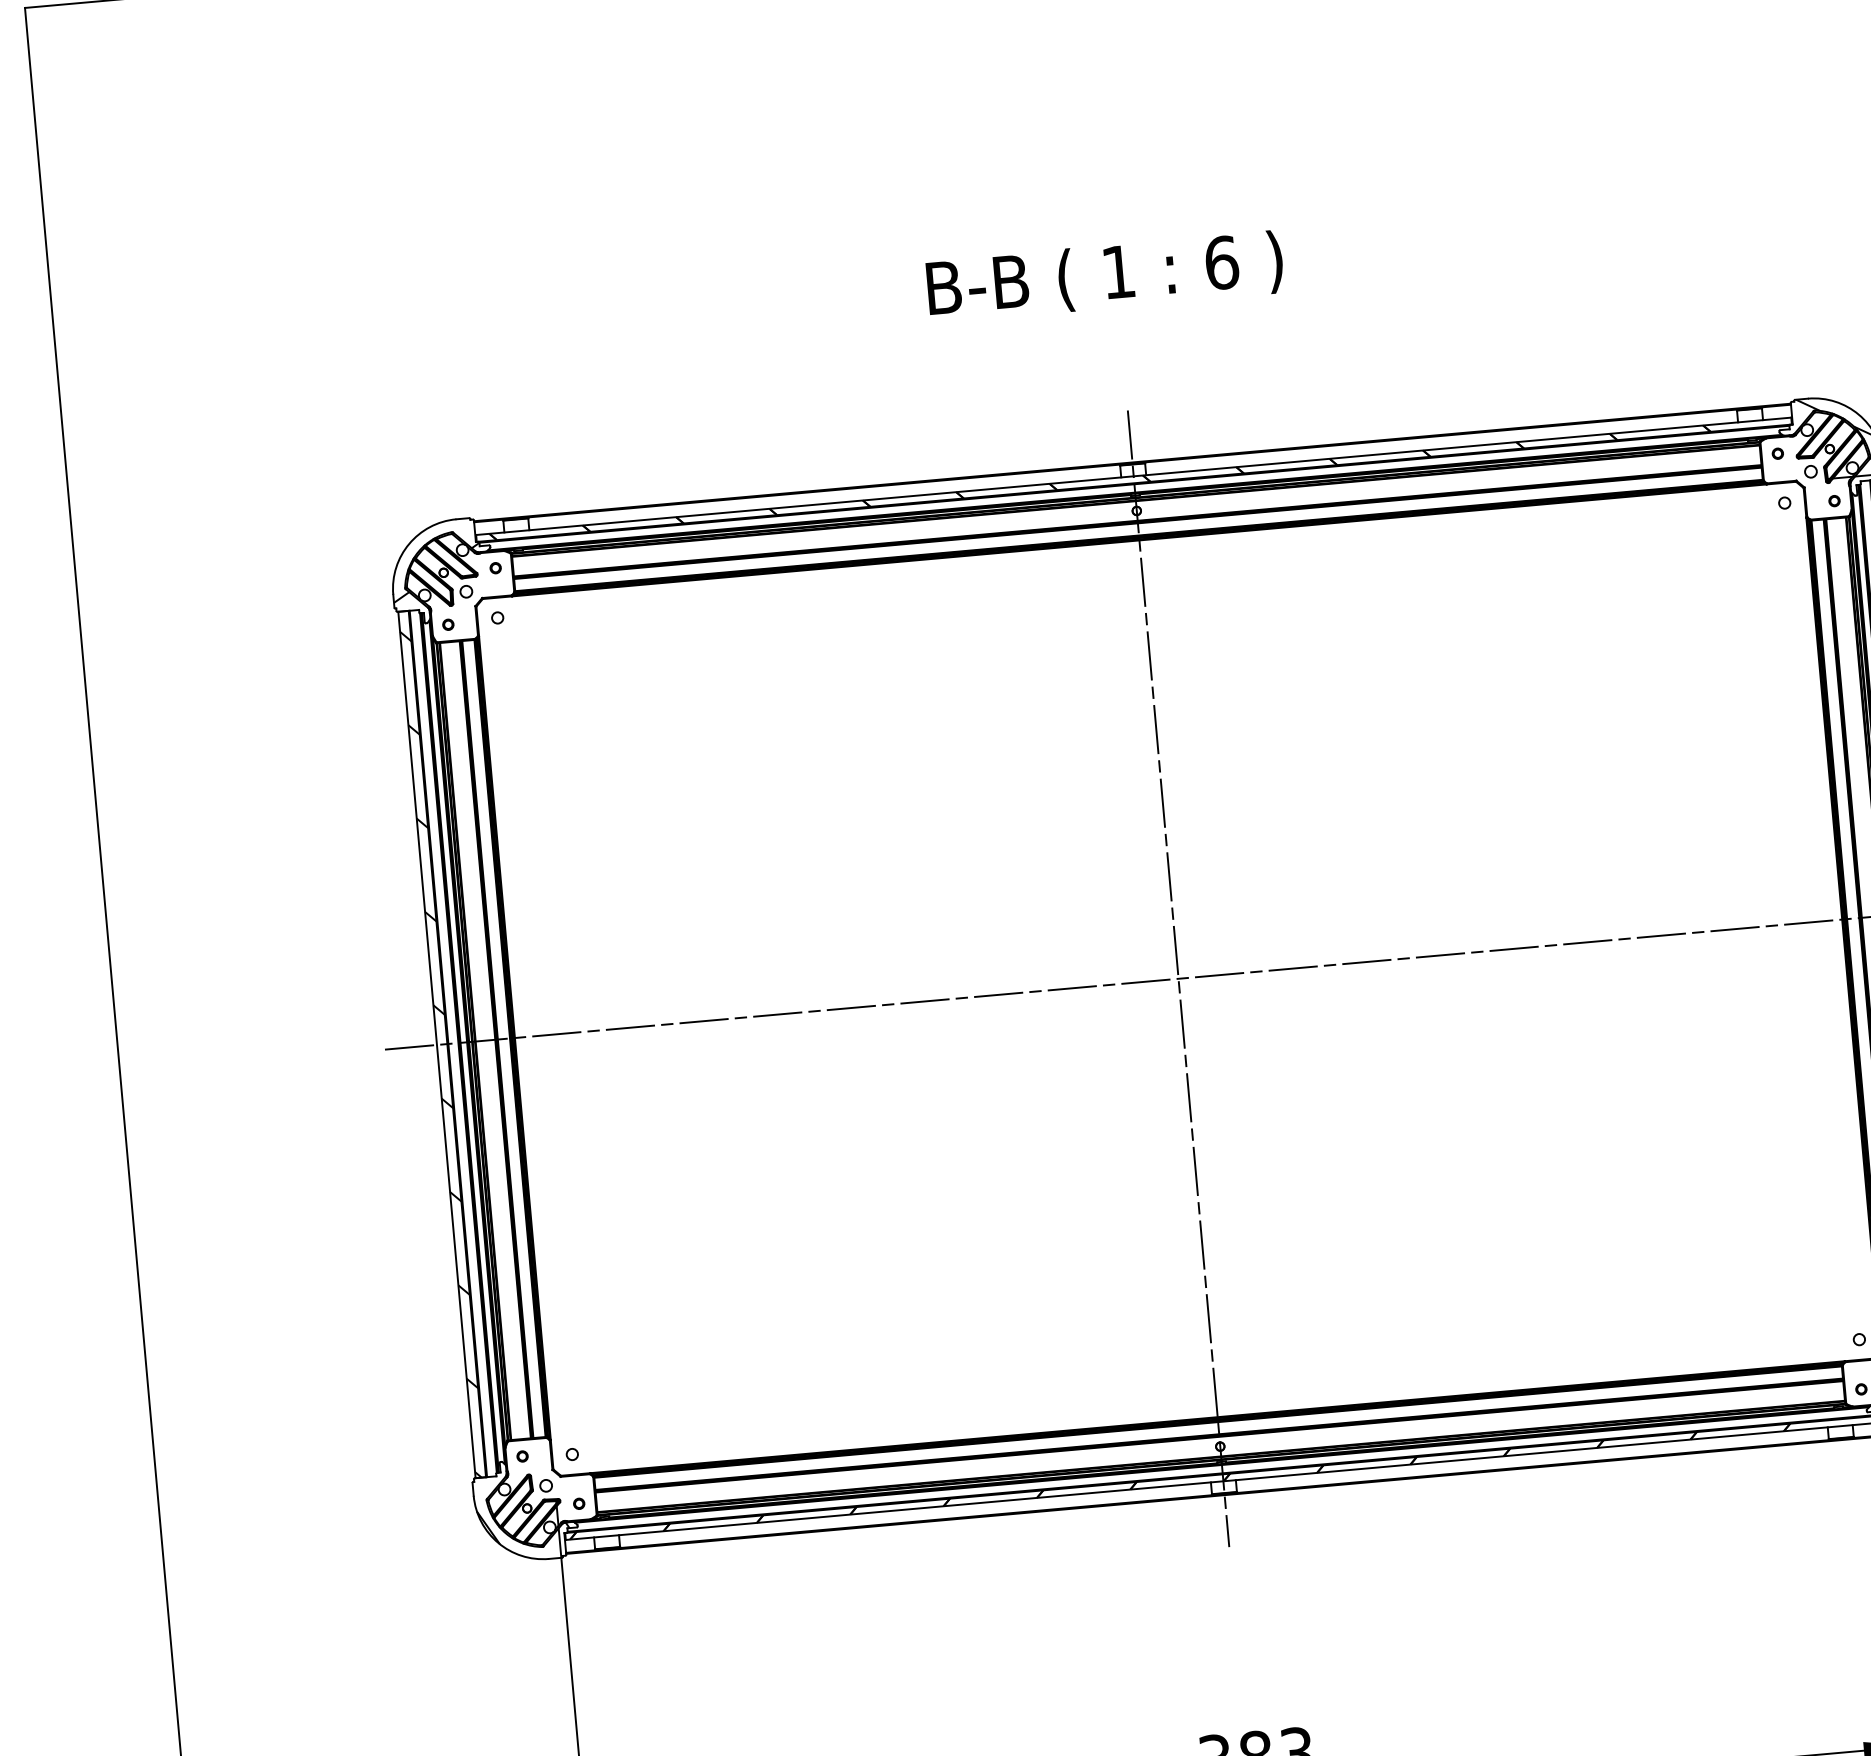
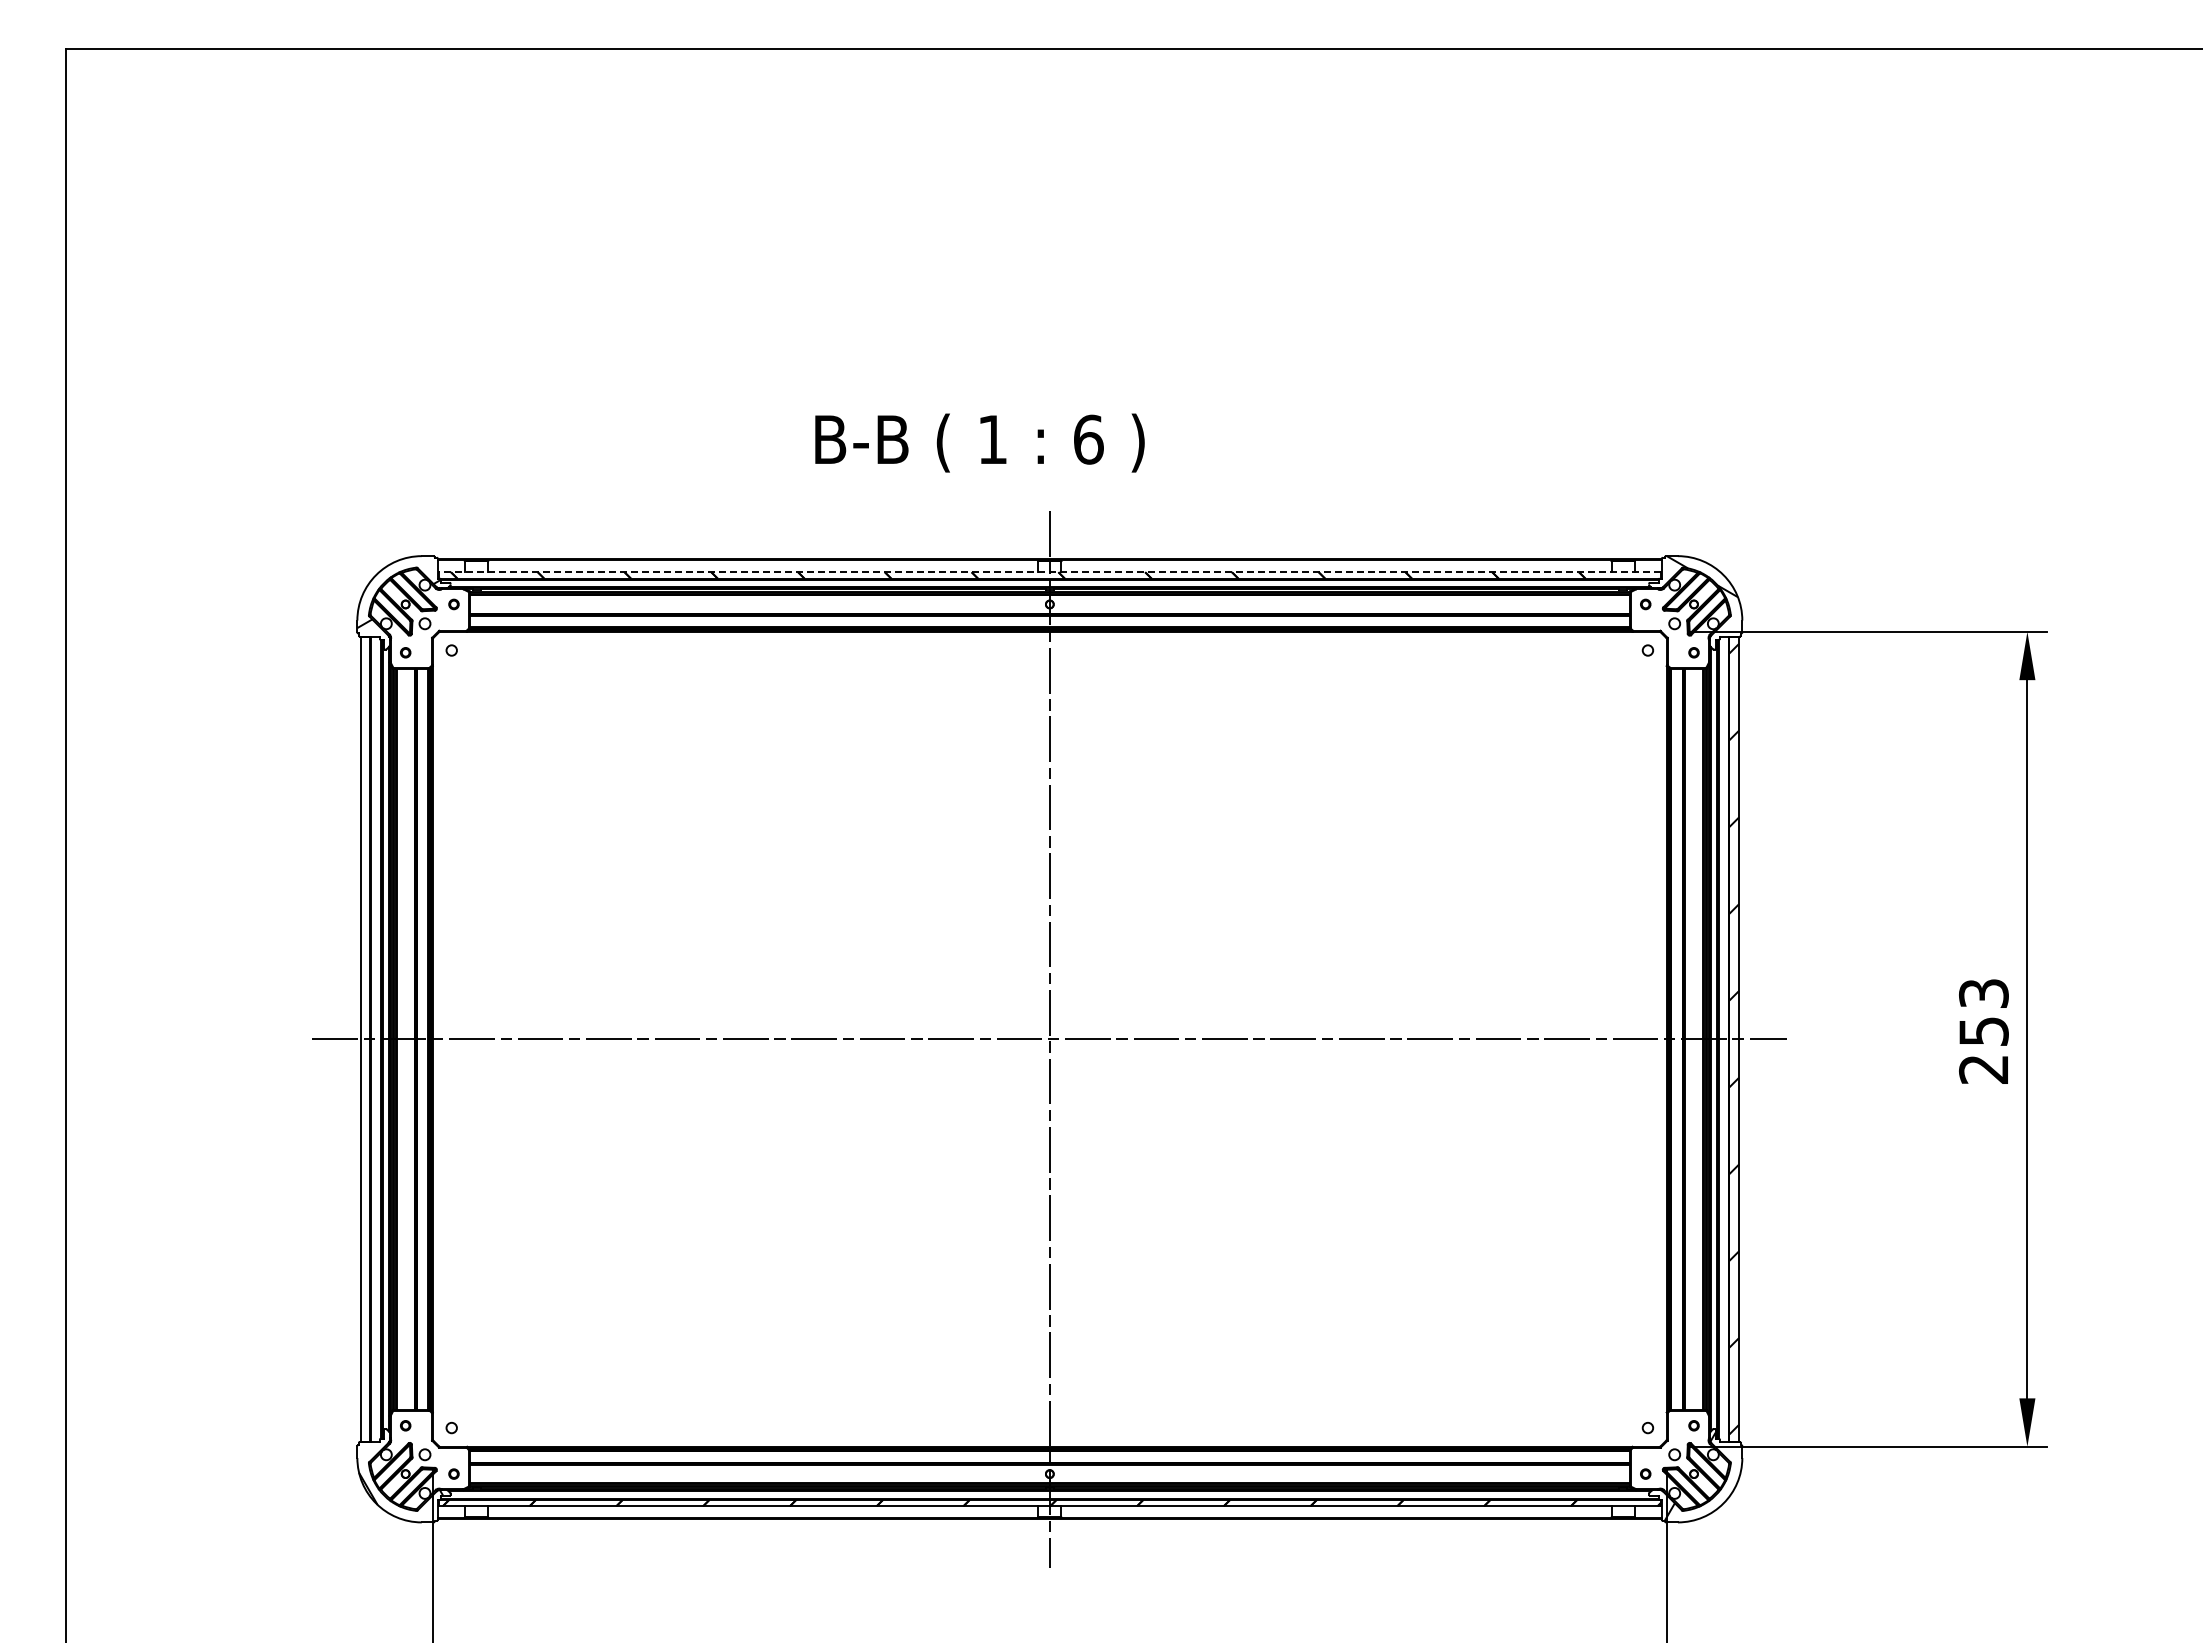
text: (1104, 276) -> (979, 442), moved
line: (1133, 476) -> (1049, 572), solid -> dashed
hatch: (443, 1054) -> (365, 1048), removed

